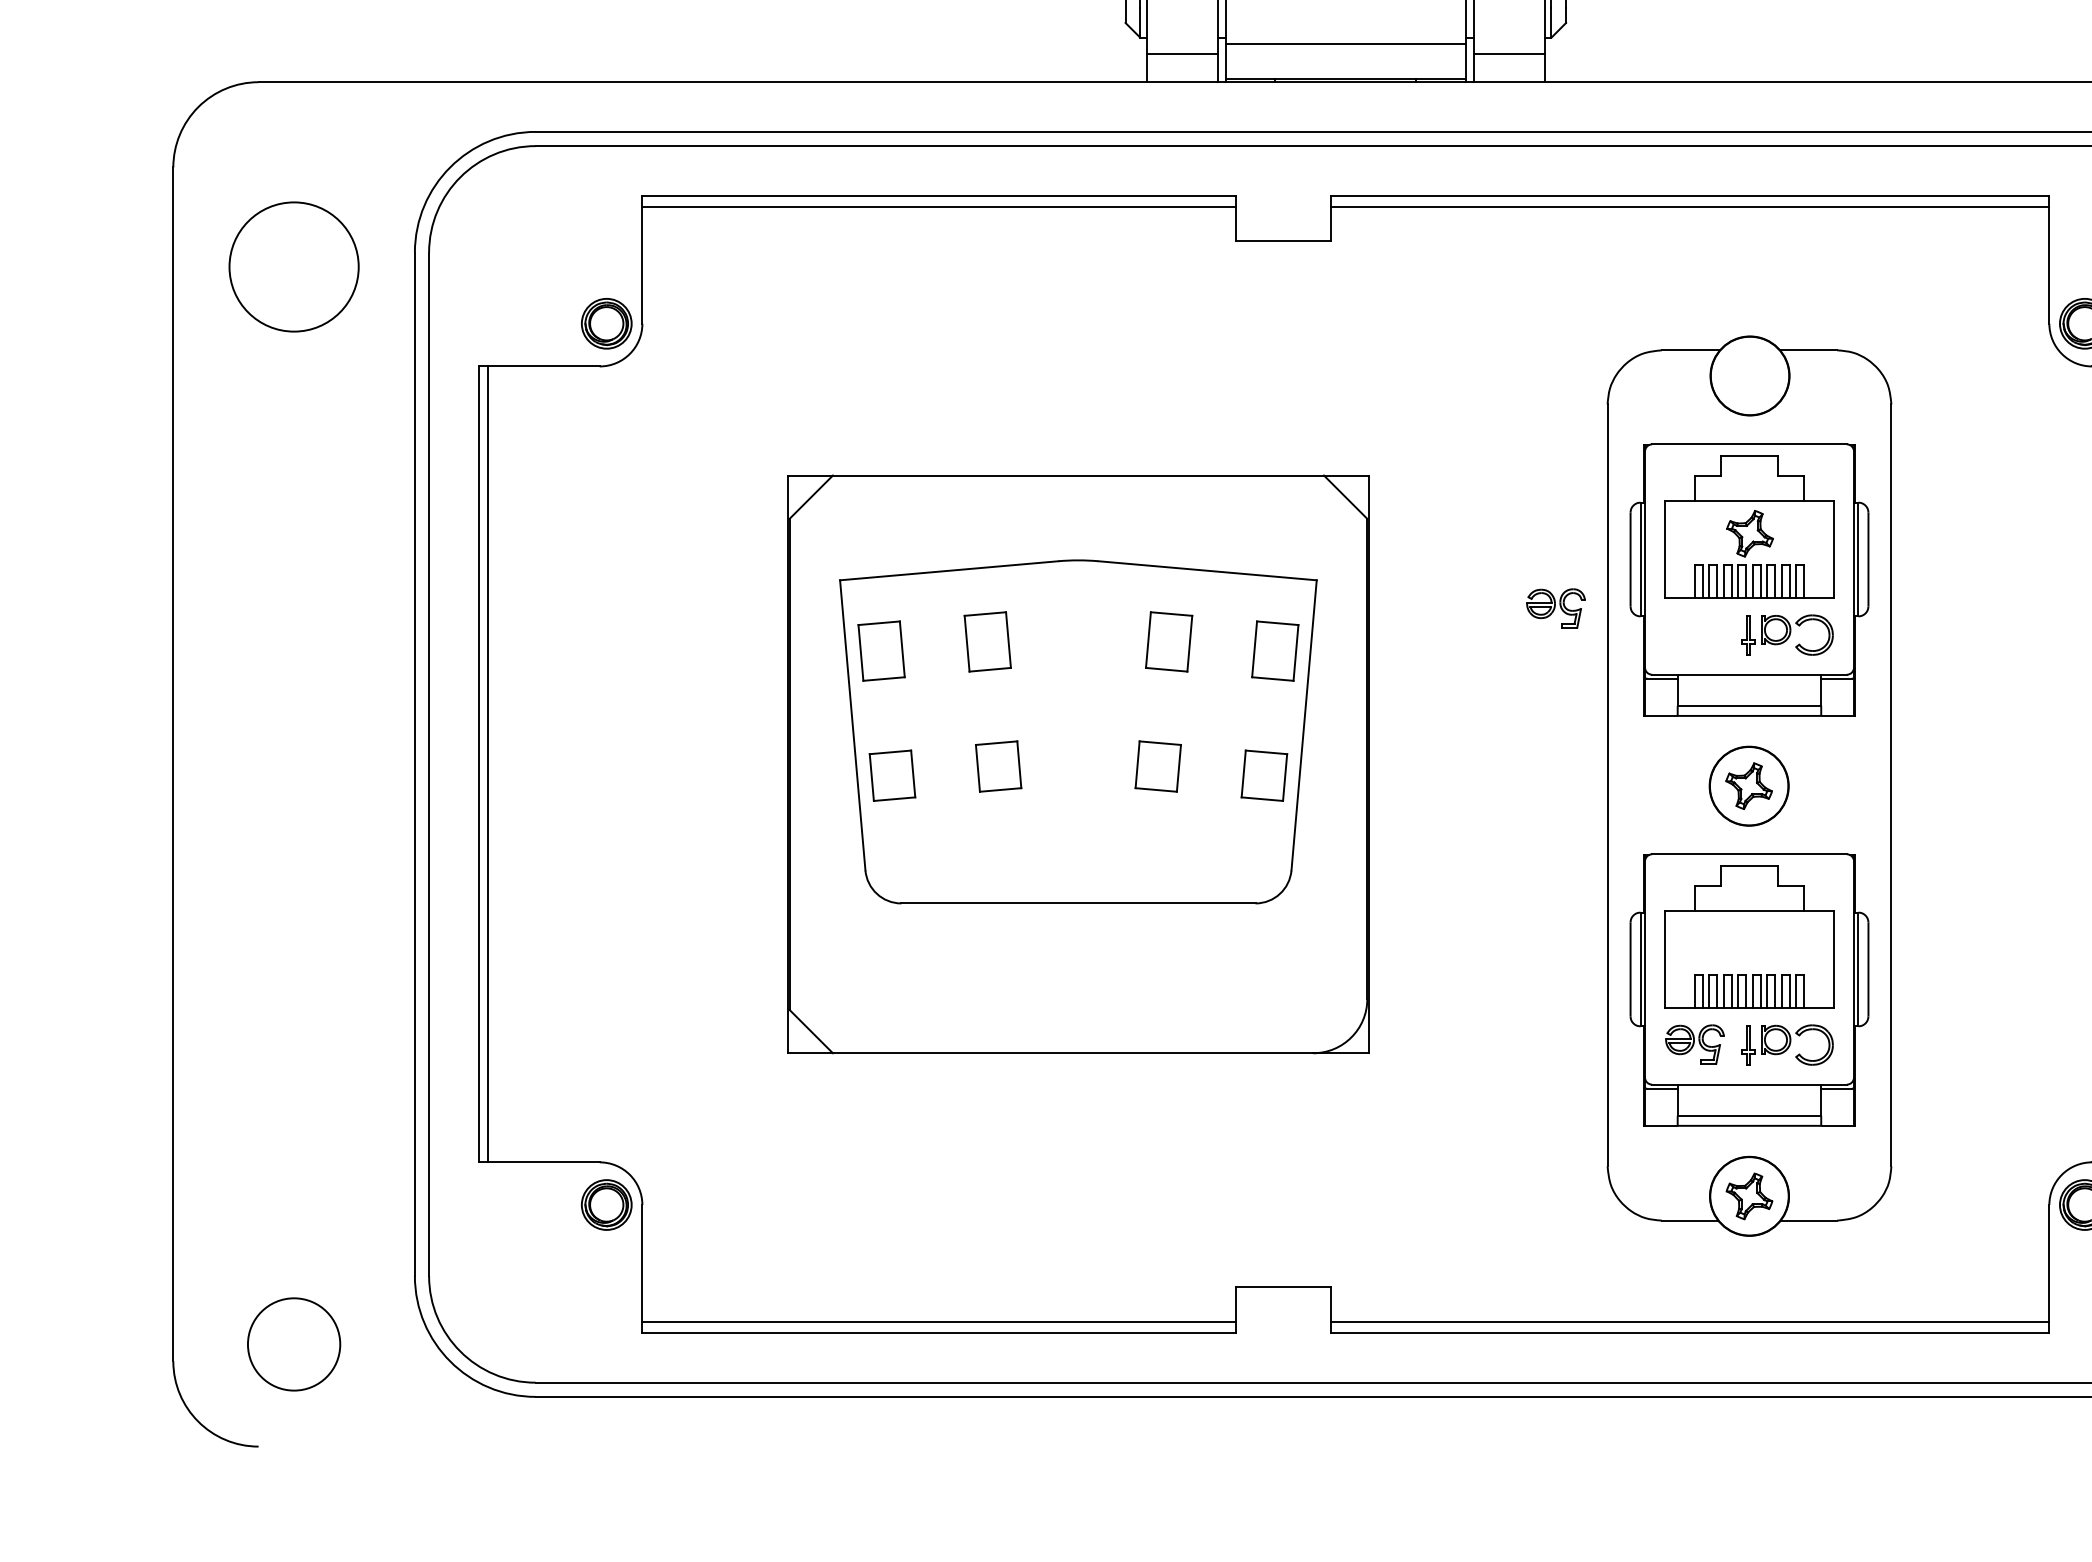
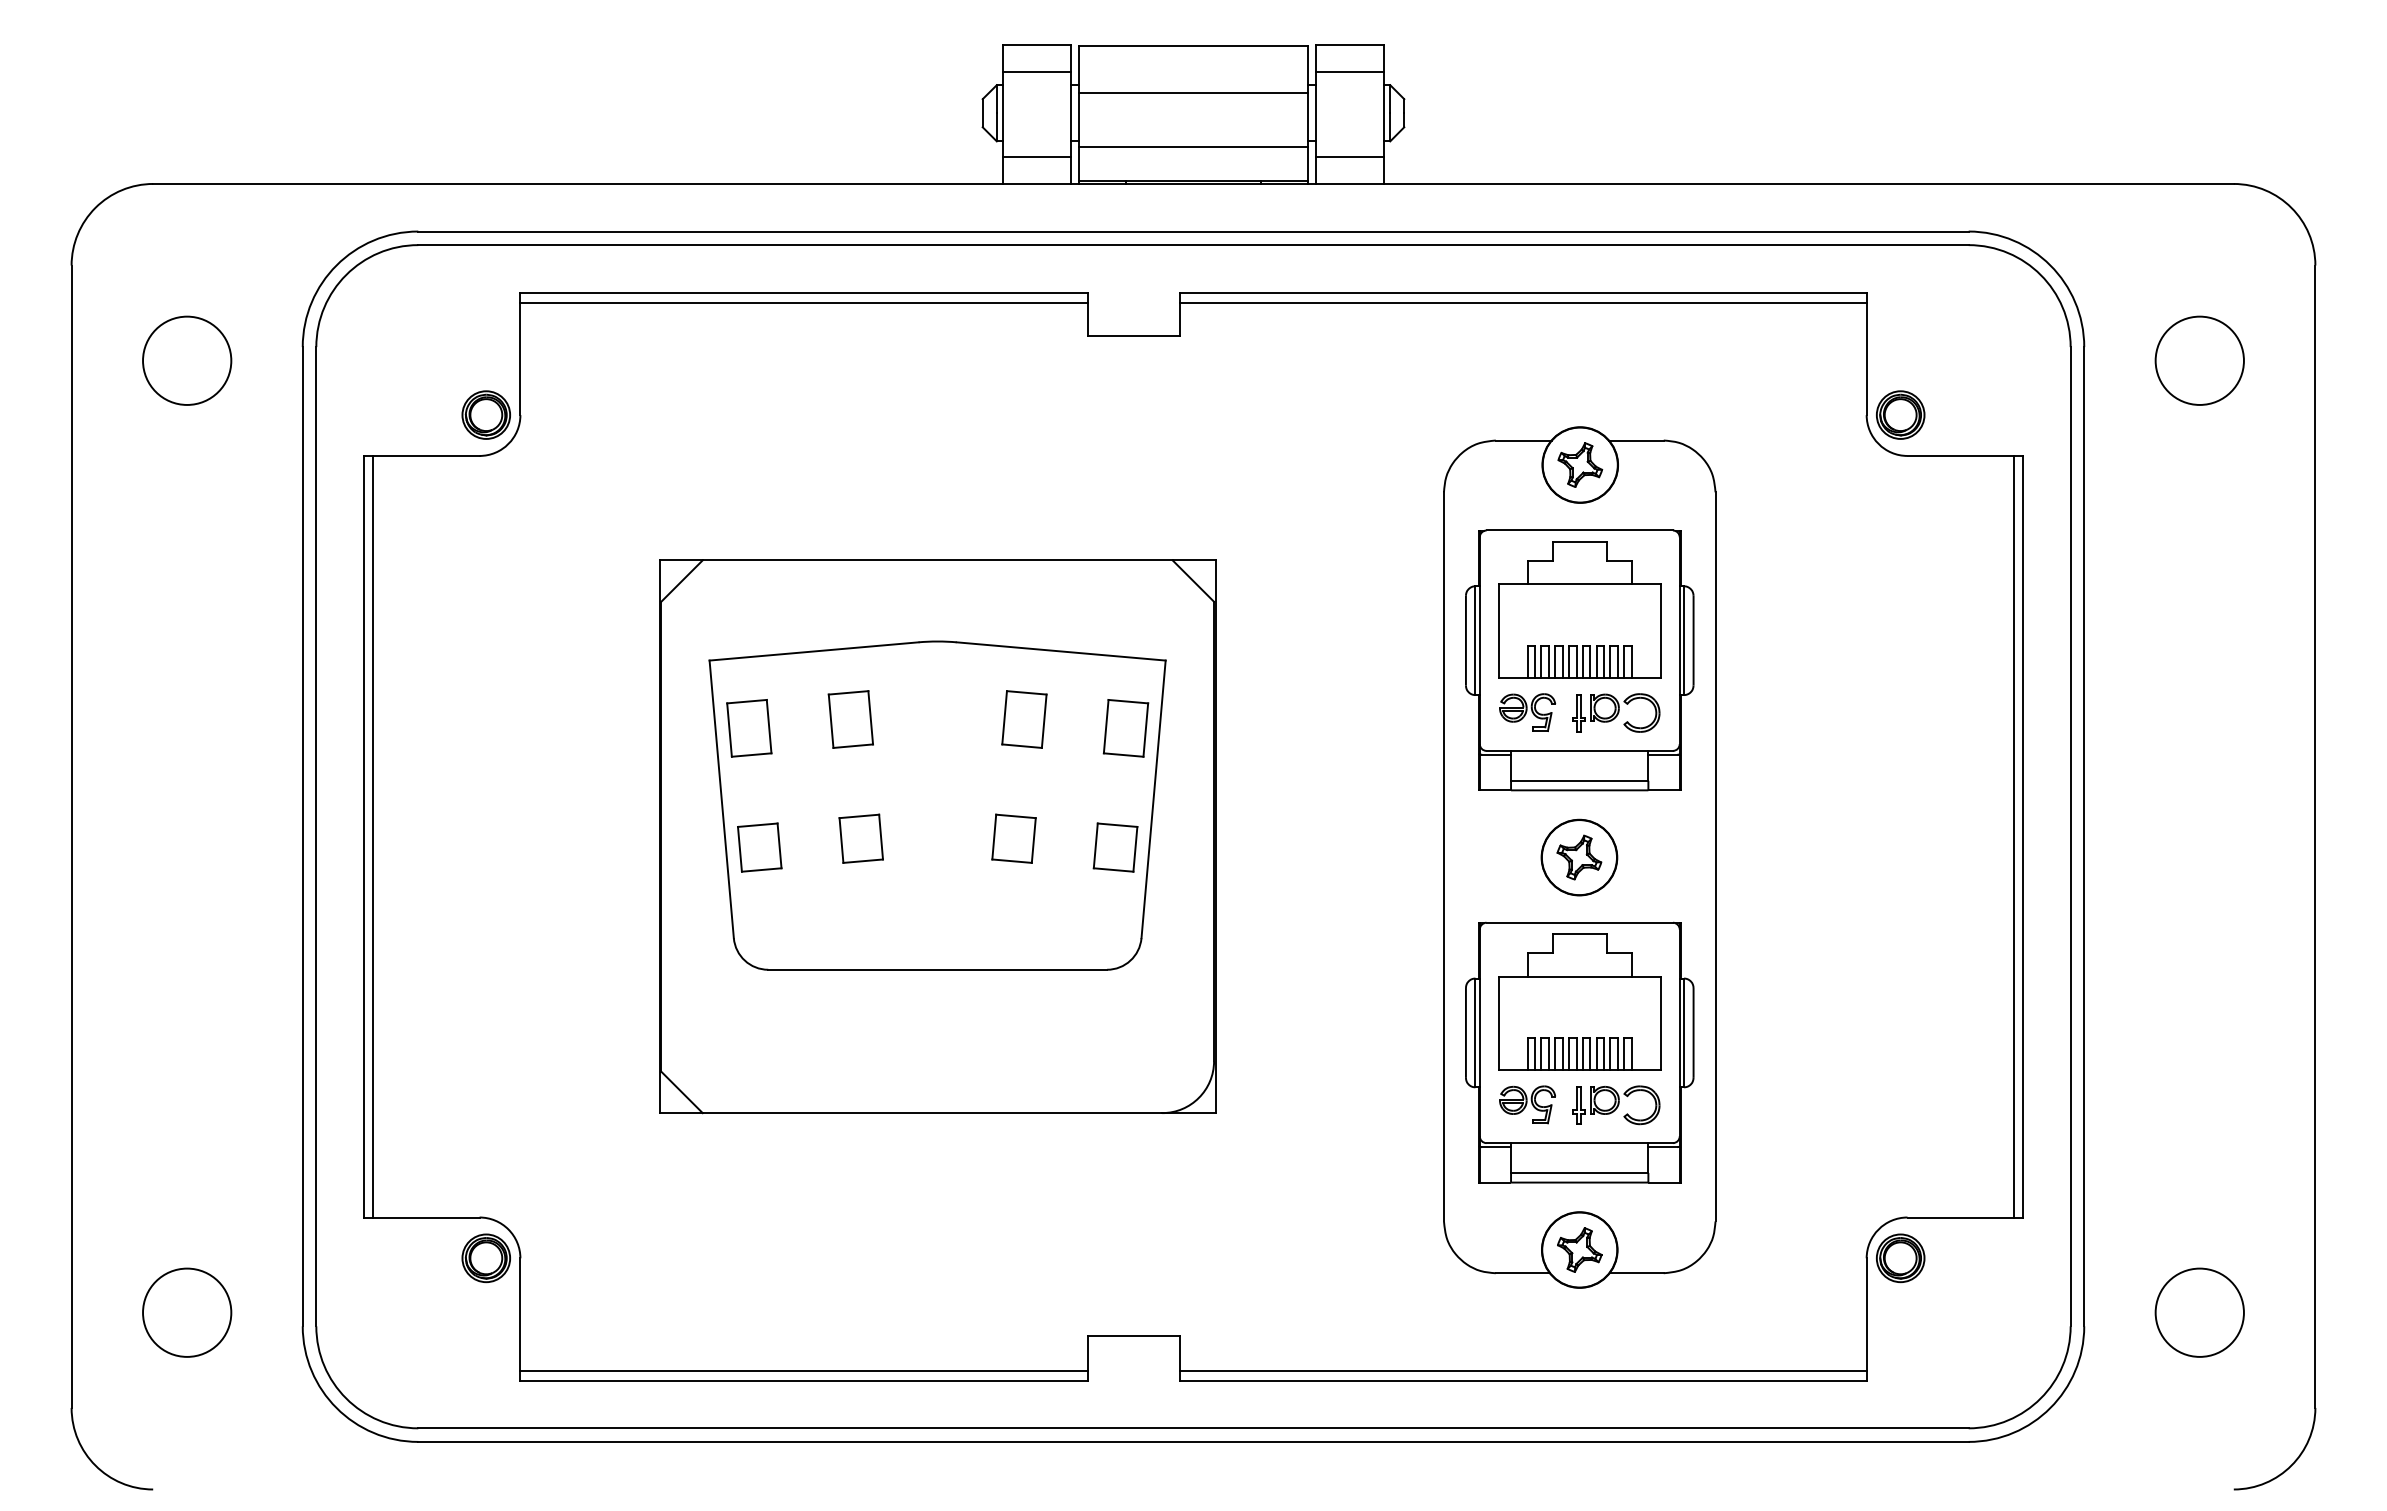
circle: (294, 266) -> (187, 360), size x0.71
part: (1750, 533) -> (1580, 464), moved
part: (1555, 608) -> (1527, 712), moved
circle: (294, 1344) -> (187, 1312), moved

